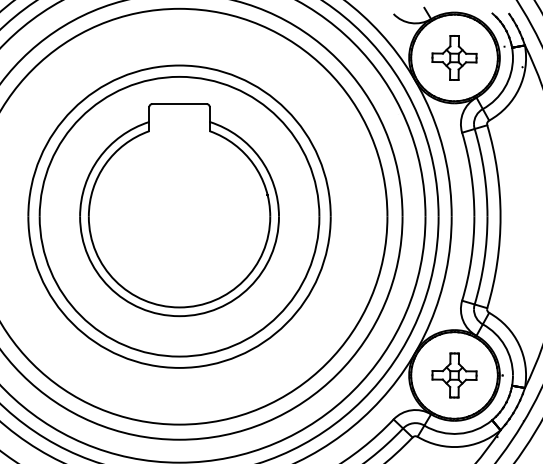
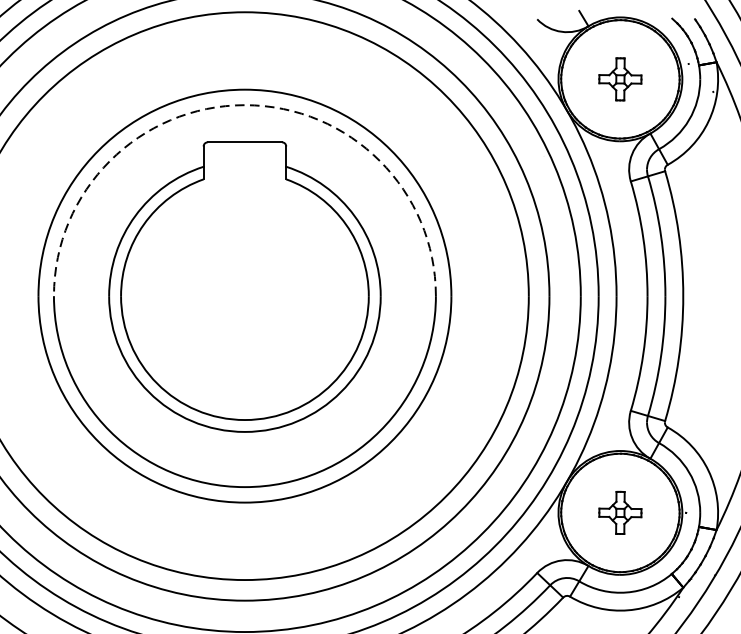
part: (454, 57) -> (620, 78), size x0.7
arc: (179, 76) -> (244, 104), solid -> dashed
part: (454, 375) -> (620, 512), size x0.7

